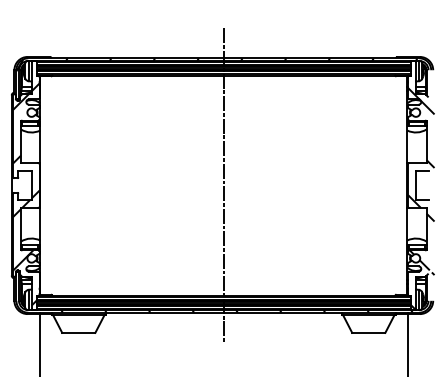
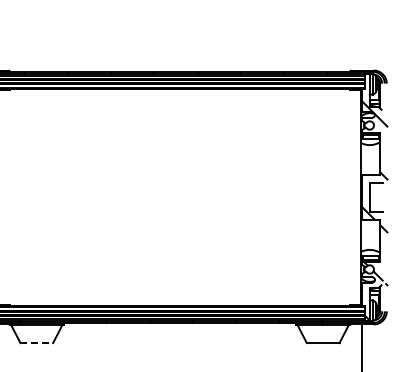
line: (223, 185) -> (179, 197), removed
line: (78, 332) -> (36, 342), solid -> dashed

